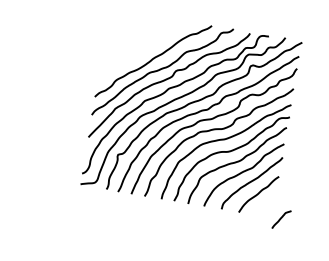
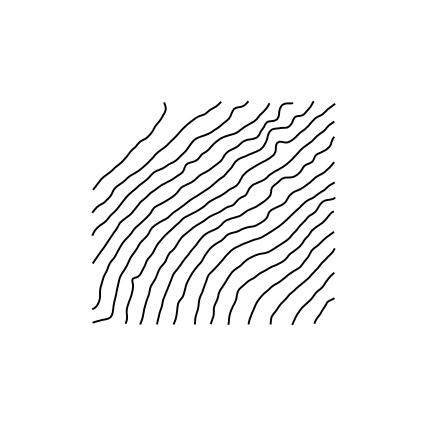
curve: (135, 51) -> (132, 148), added
curve: (281, 219) -> (323, 310), moved

